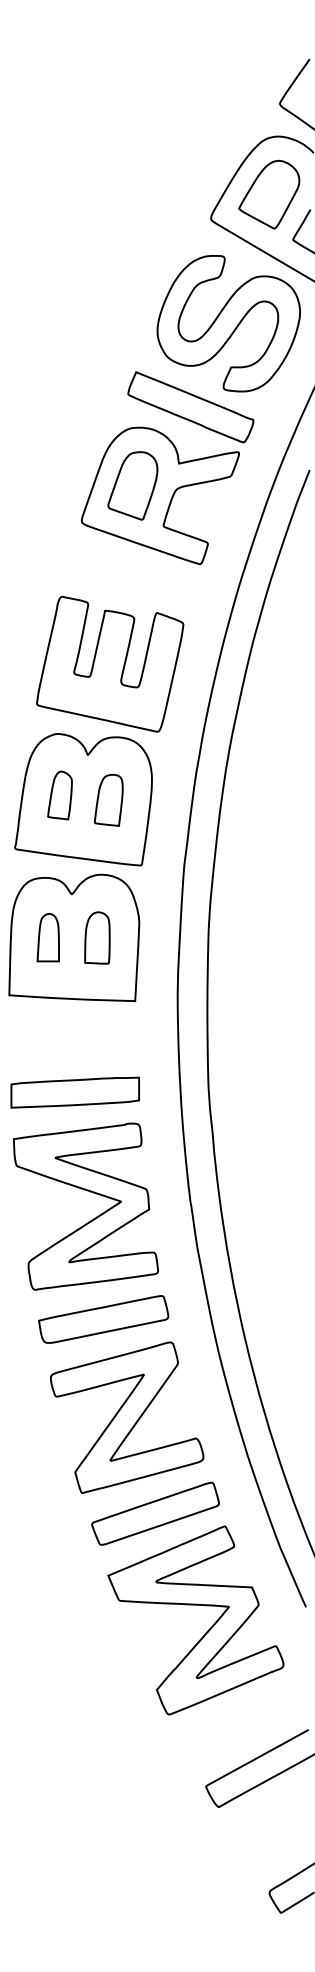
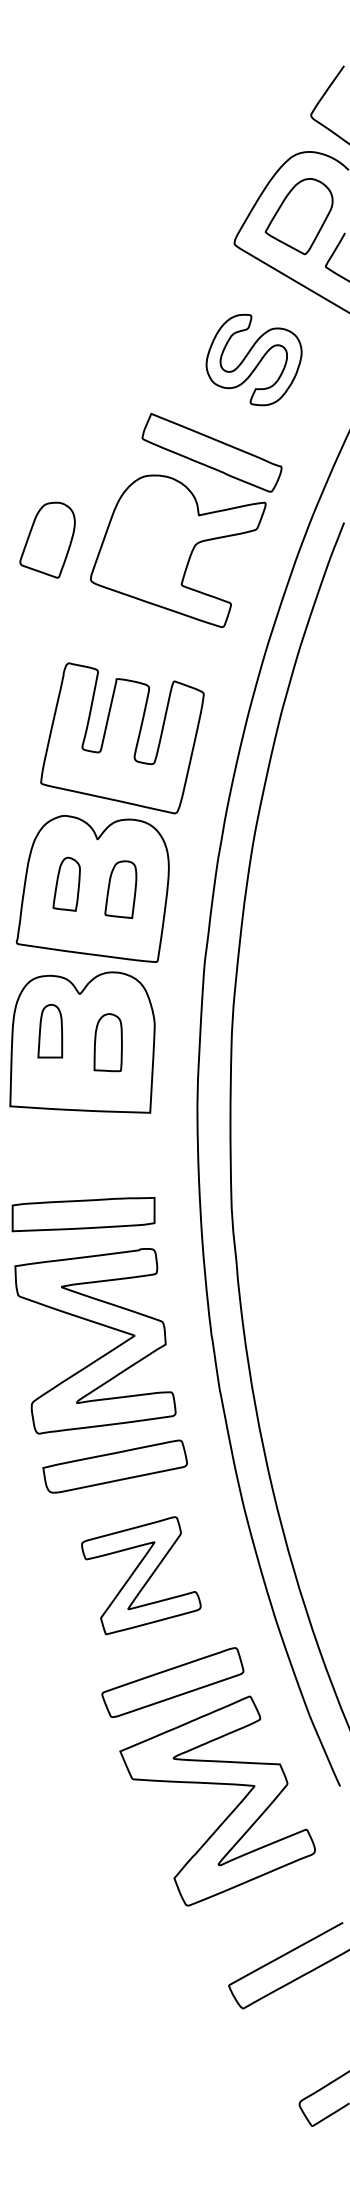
part: (228, 323) -> (253, 359), size x0.6
part: (132, 485) -> (47, 539), moved
part: (47, 937) -> (49, 1030), moved
part: (127, 1417) -> (141, 1575), size x0.7

